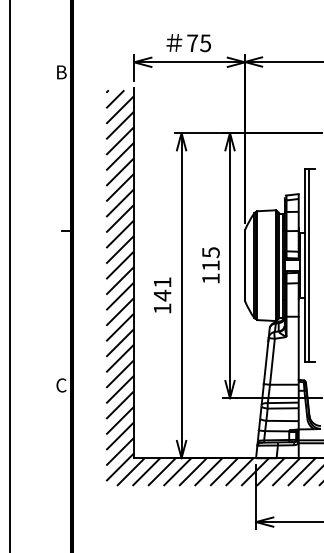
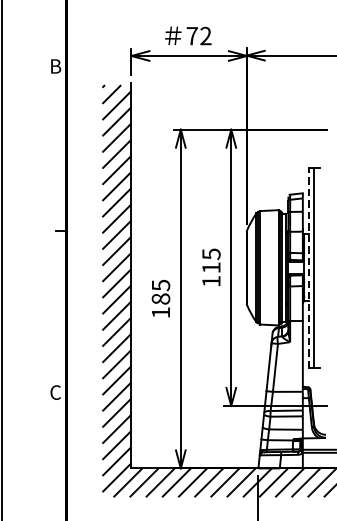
text: (205, 43) -> (205, 36), 75 -> 72
line: (304, 265) -> (308, 267), solid -> dashed
text: (162, 289) -> (160, 292), 141 -> 185

